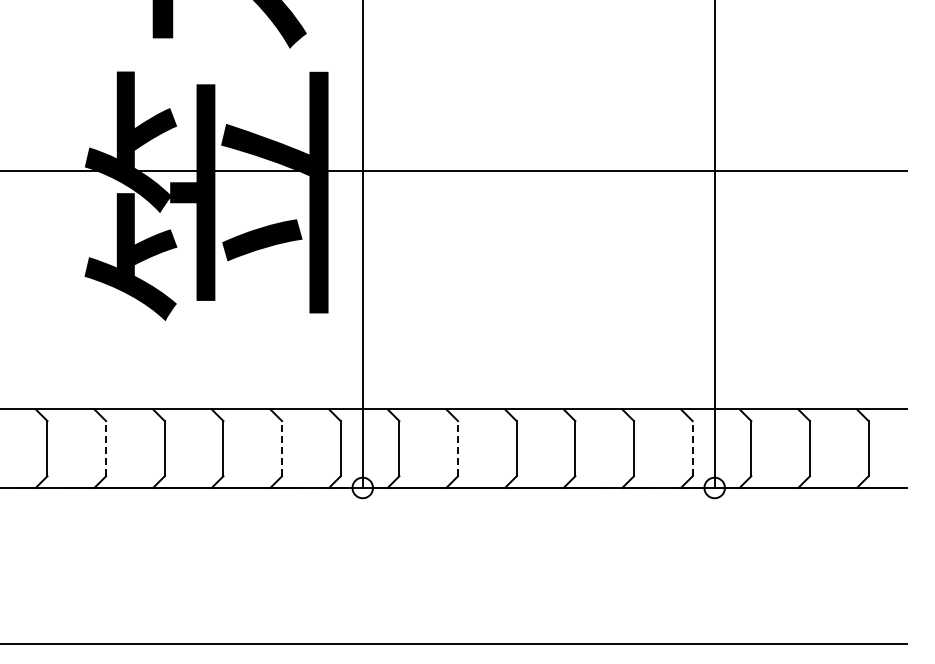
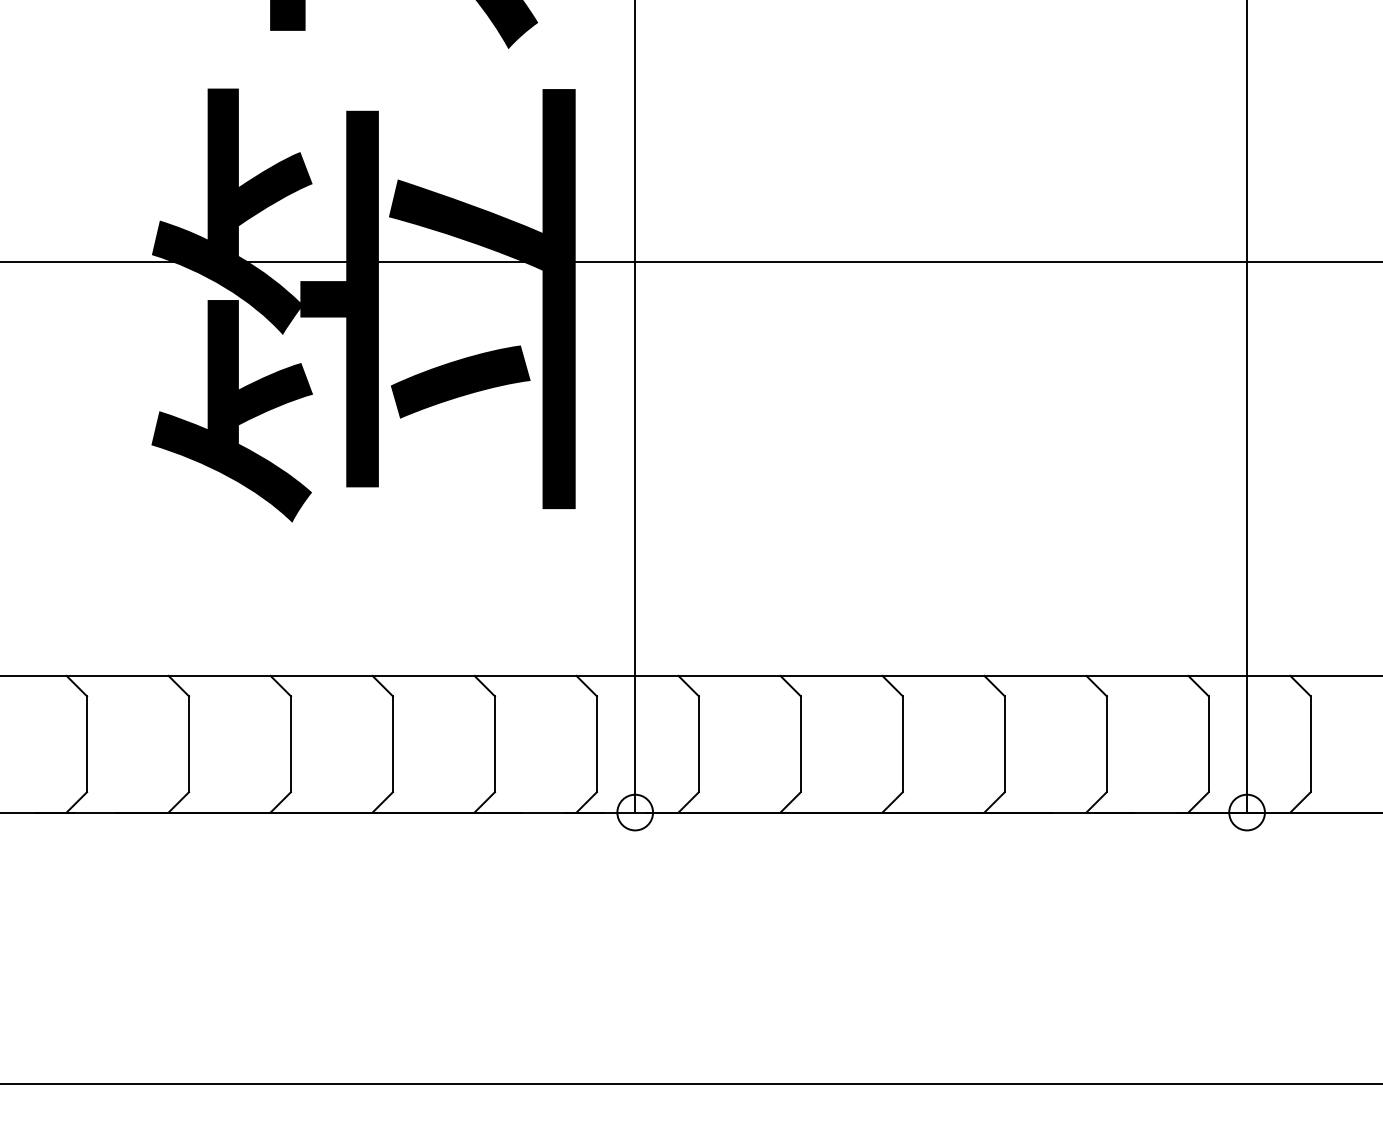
line: (106, 448) -> (189, 743), dashed -> solid
line: (282, 448) -> (495, 743), dashed -> solid
line: (458, 448) -> (801, 743), dashed -> solid
line: (692, 448) -> (1208, 743), dashed -> solid

